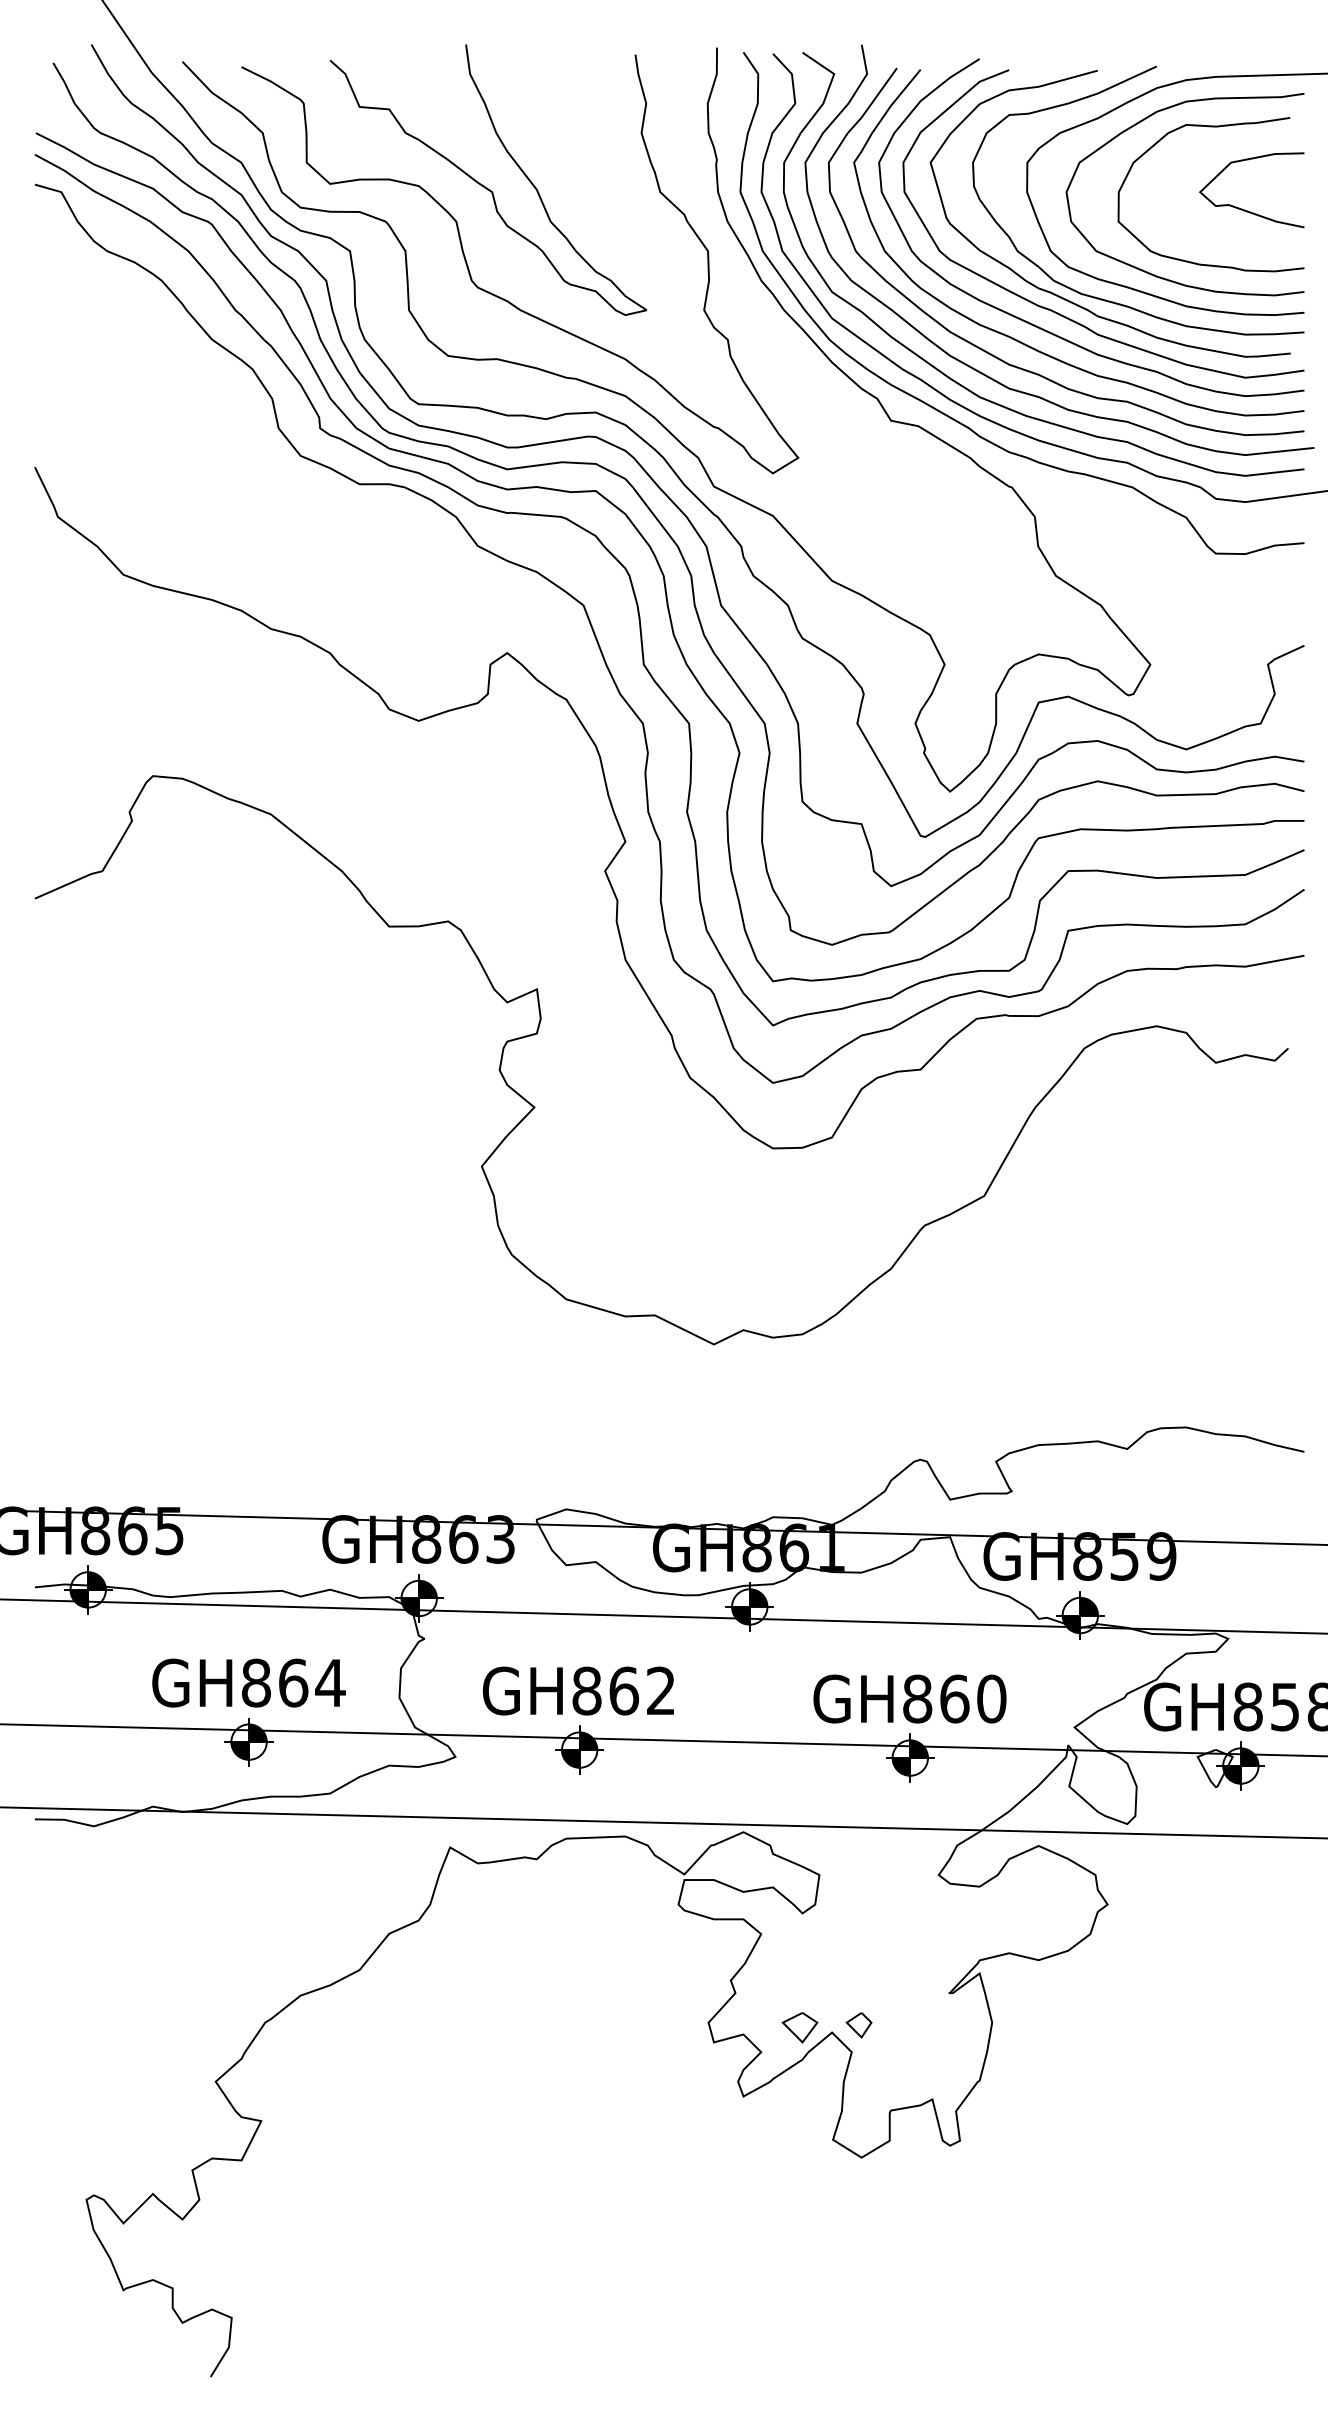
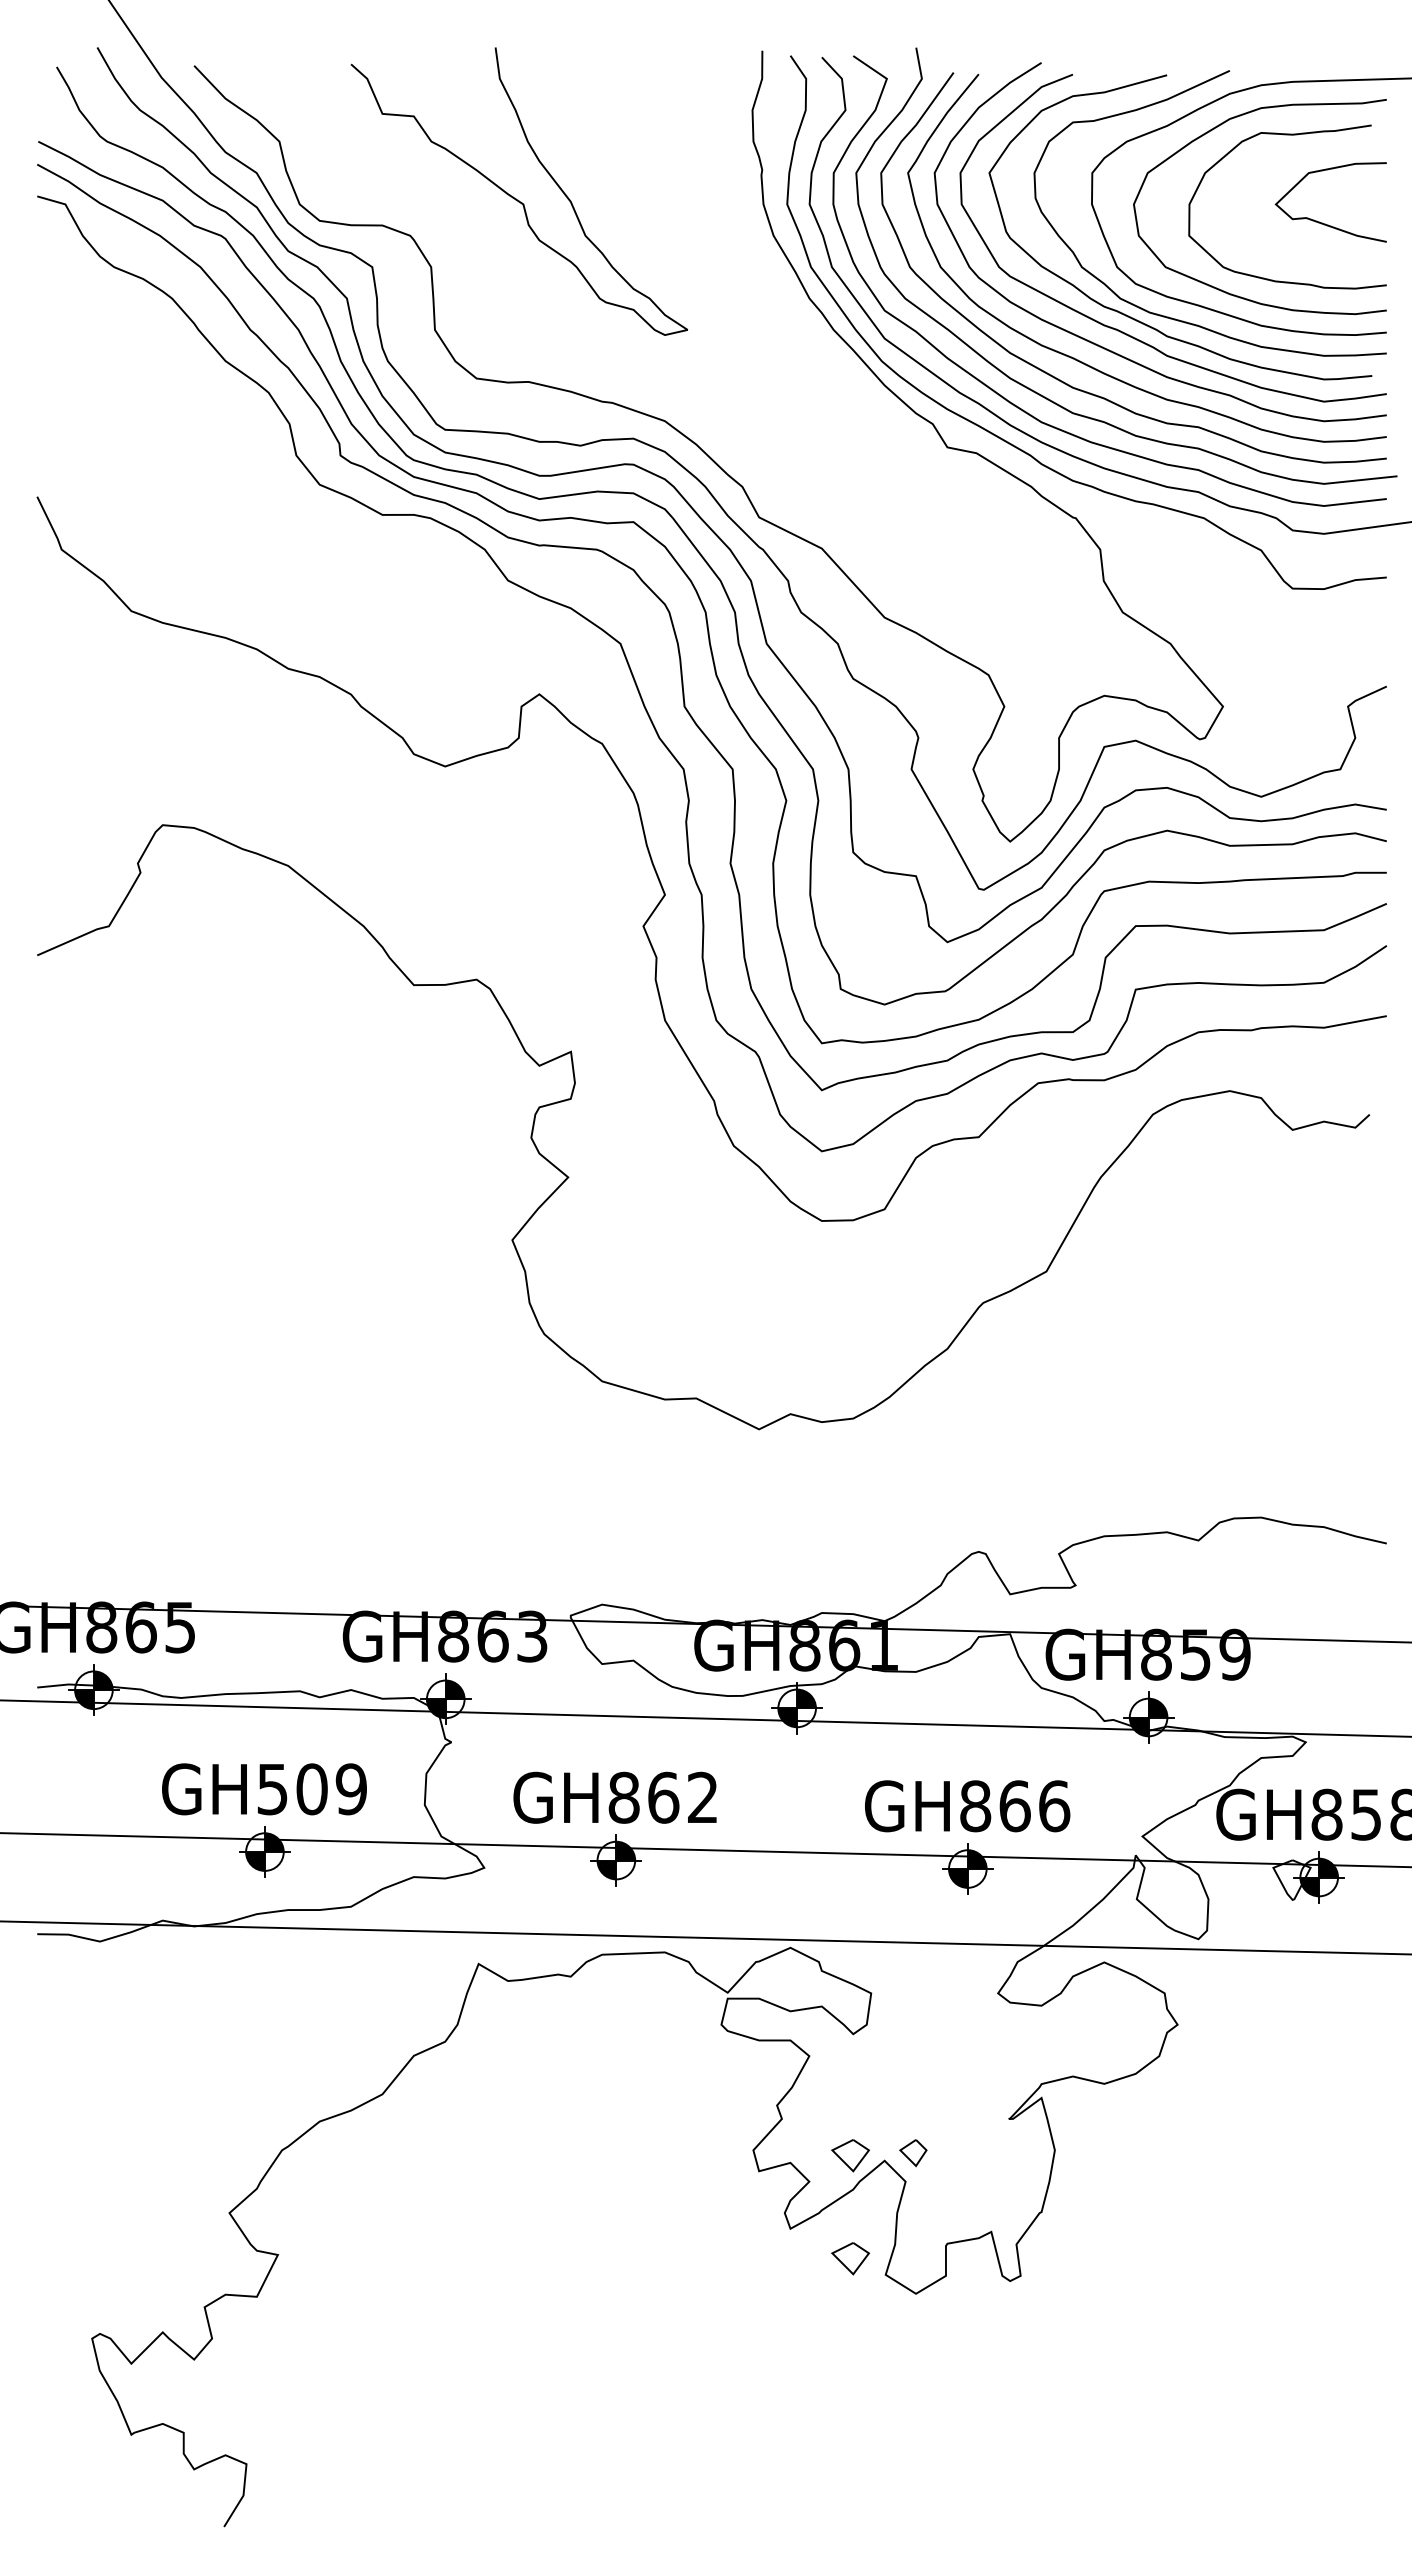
curve: (506, 299) -> (538, 318), removed
text: (293, 1683) -> (312, 1789), GH864 -> GH509
text: (991, 1699) -> (1054, 1806), GH860 -> GH866
part: (799, 2124) -> (850, 2258), added

